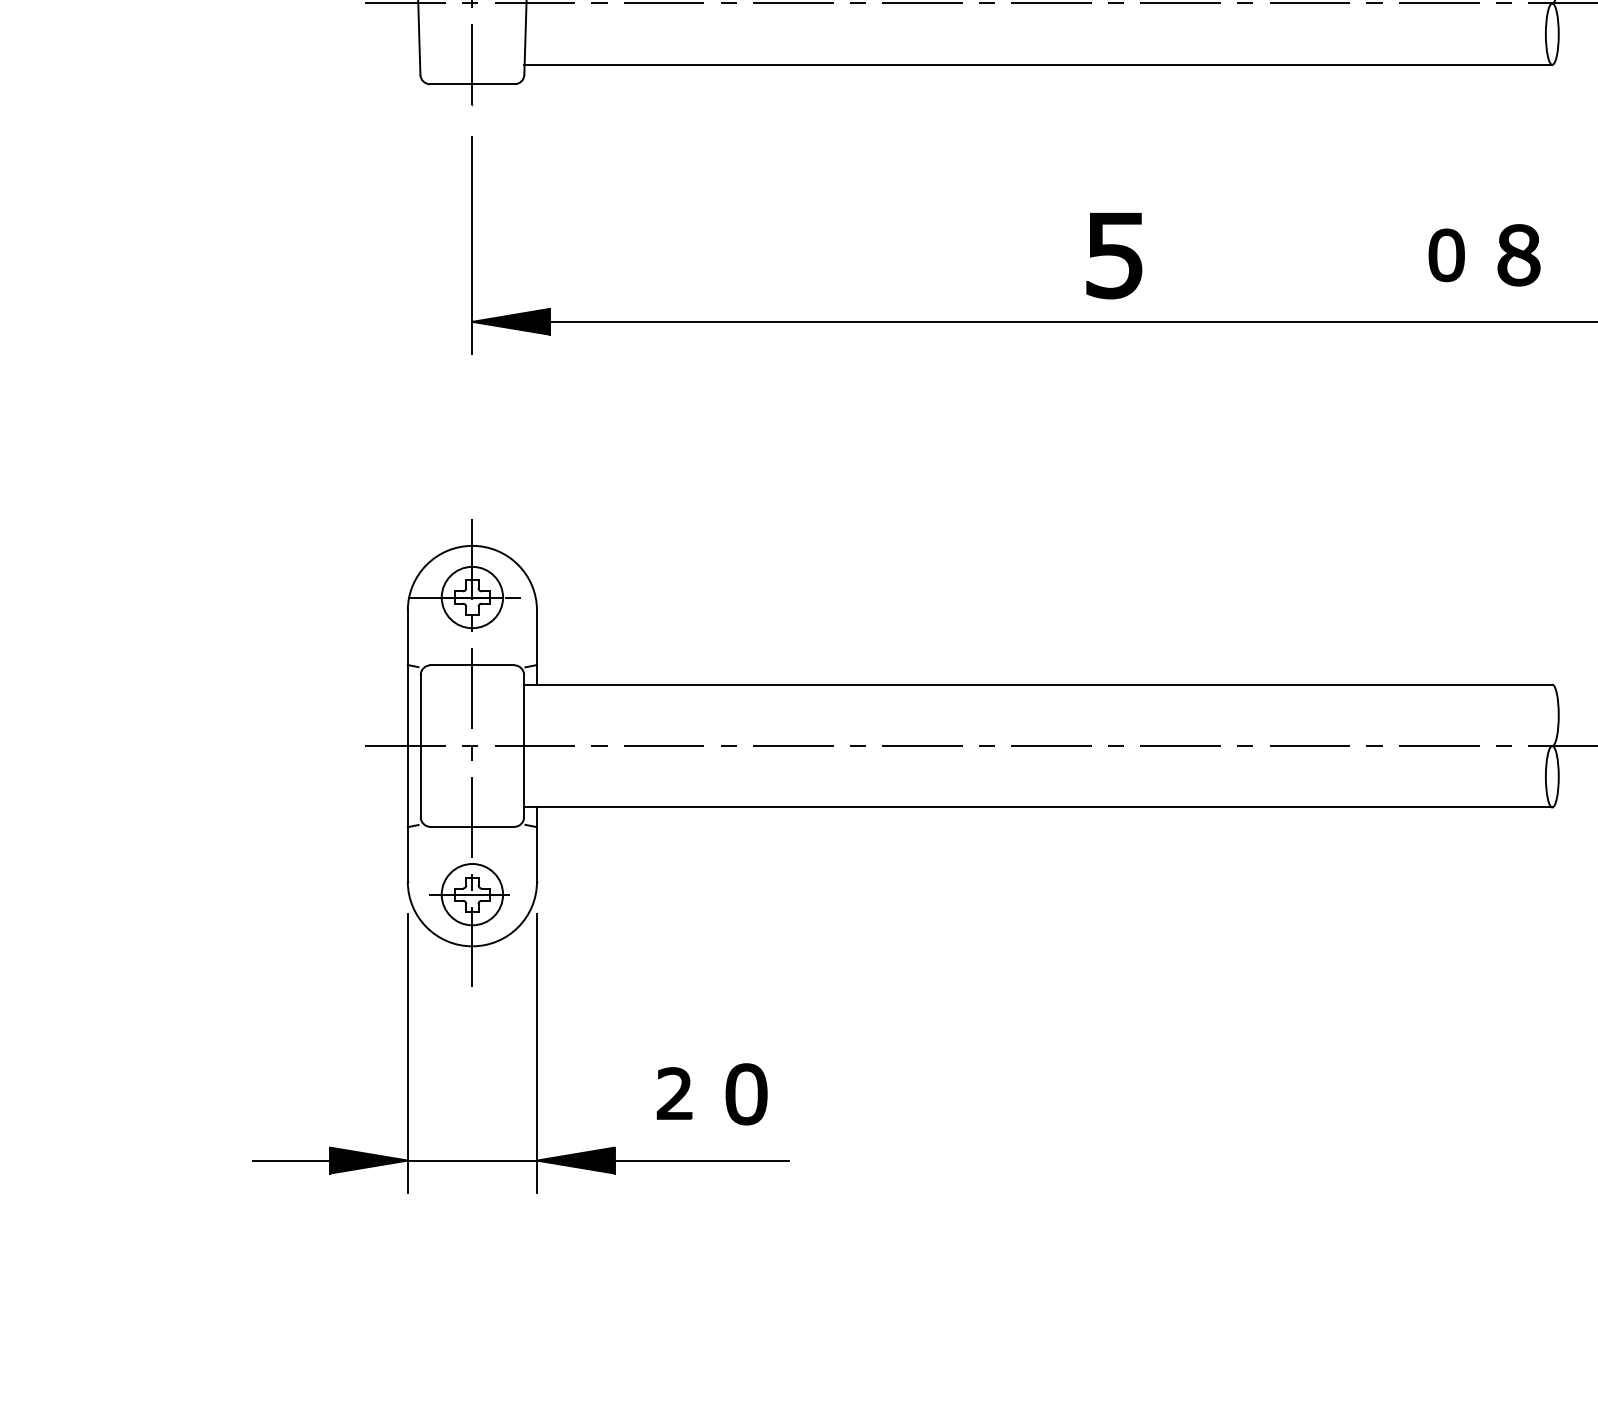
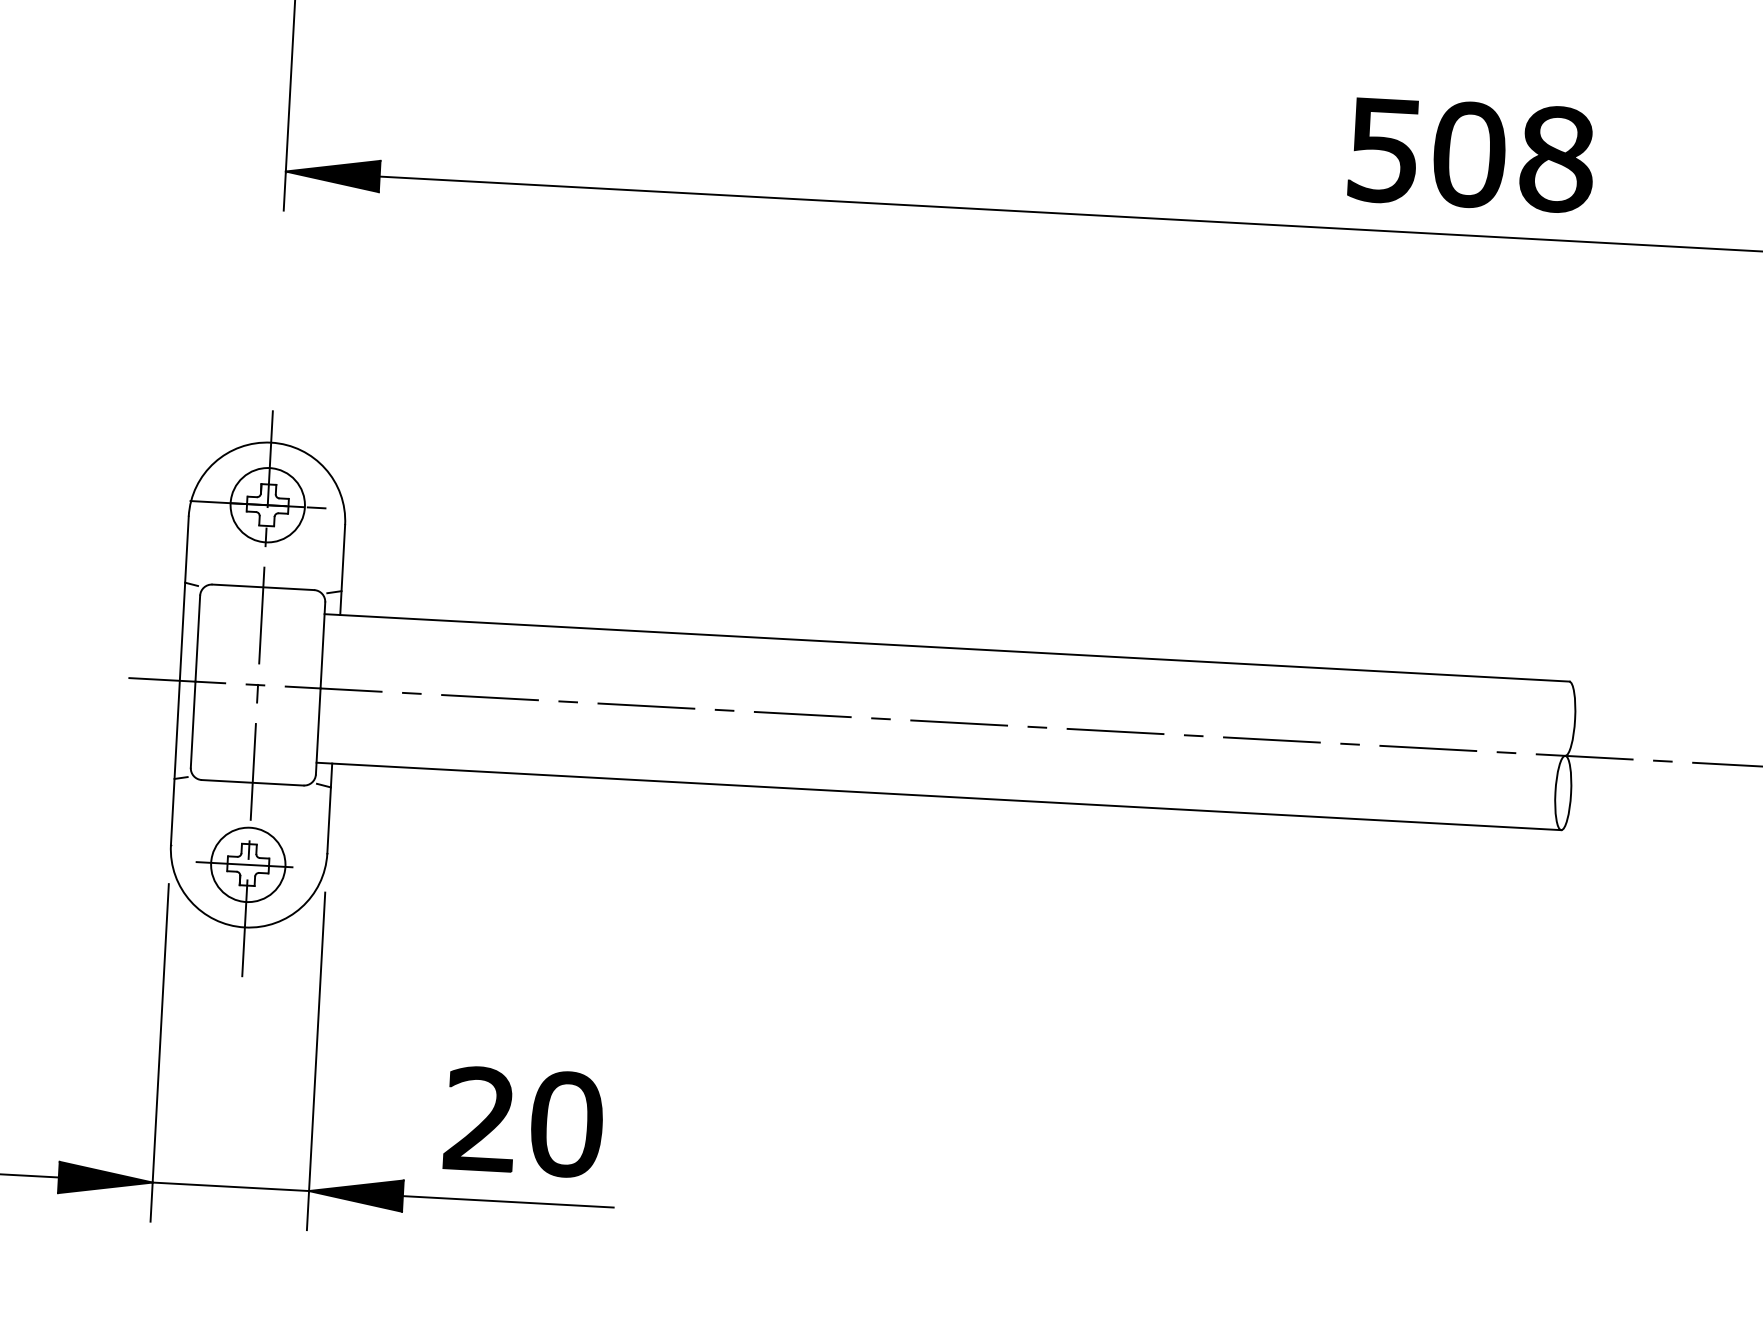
part: (1446, 255) -> (1469, 155), size x1.67
part: (1518, 255) -> (1556, 159), size x1.43
part: (1114, 256) -> (1383, 151), moved
part: (674, 1093) -> (479, 1118), size x1.67
part: (746, 1094) -> (566, 1124), size x1.43

